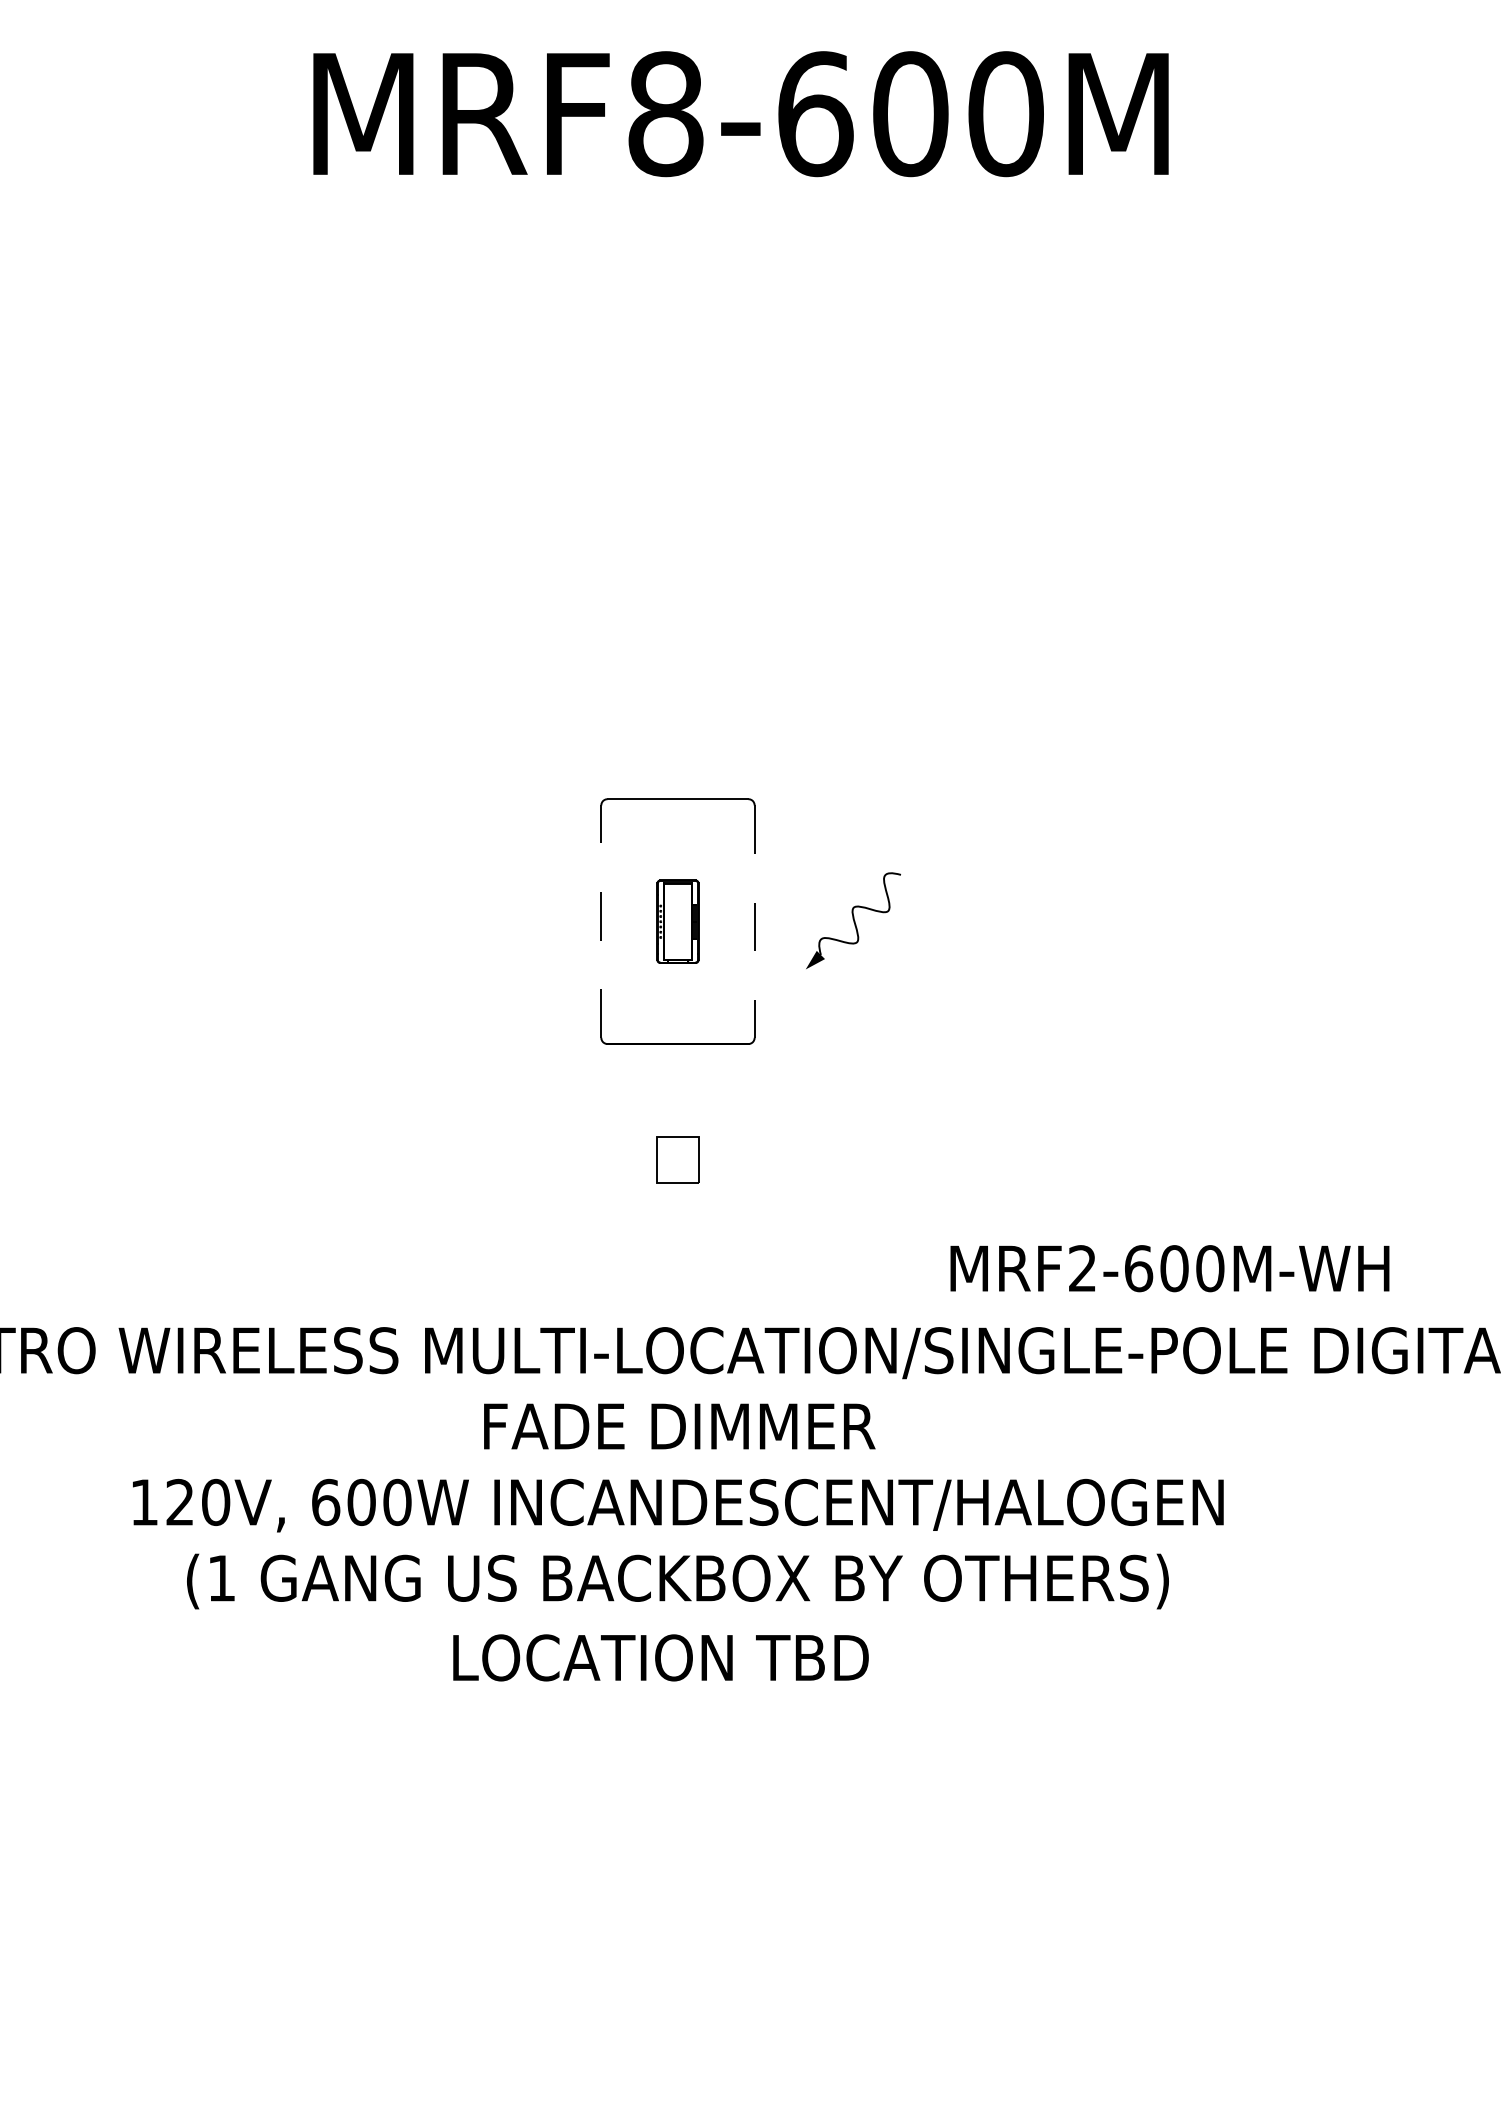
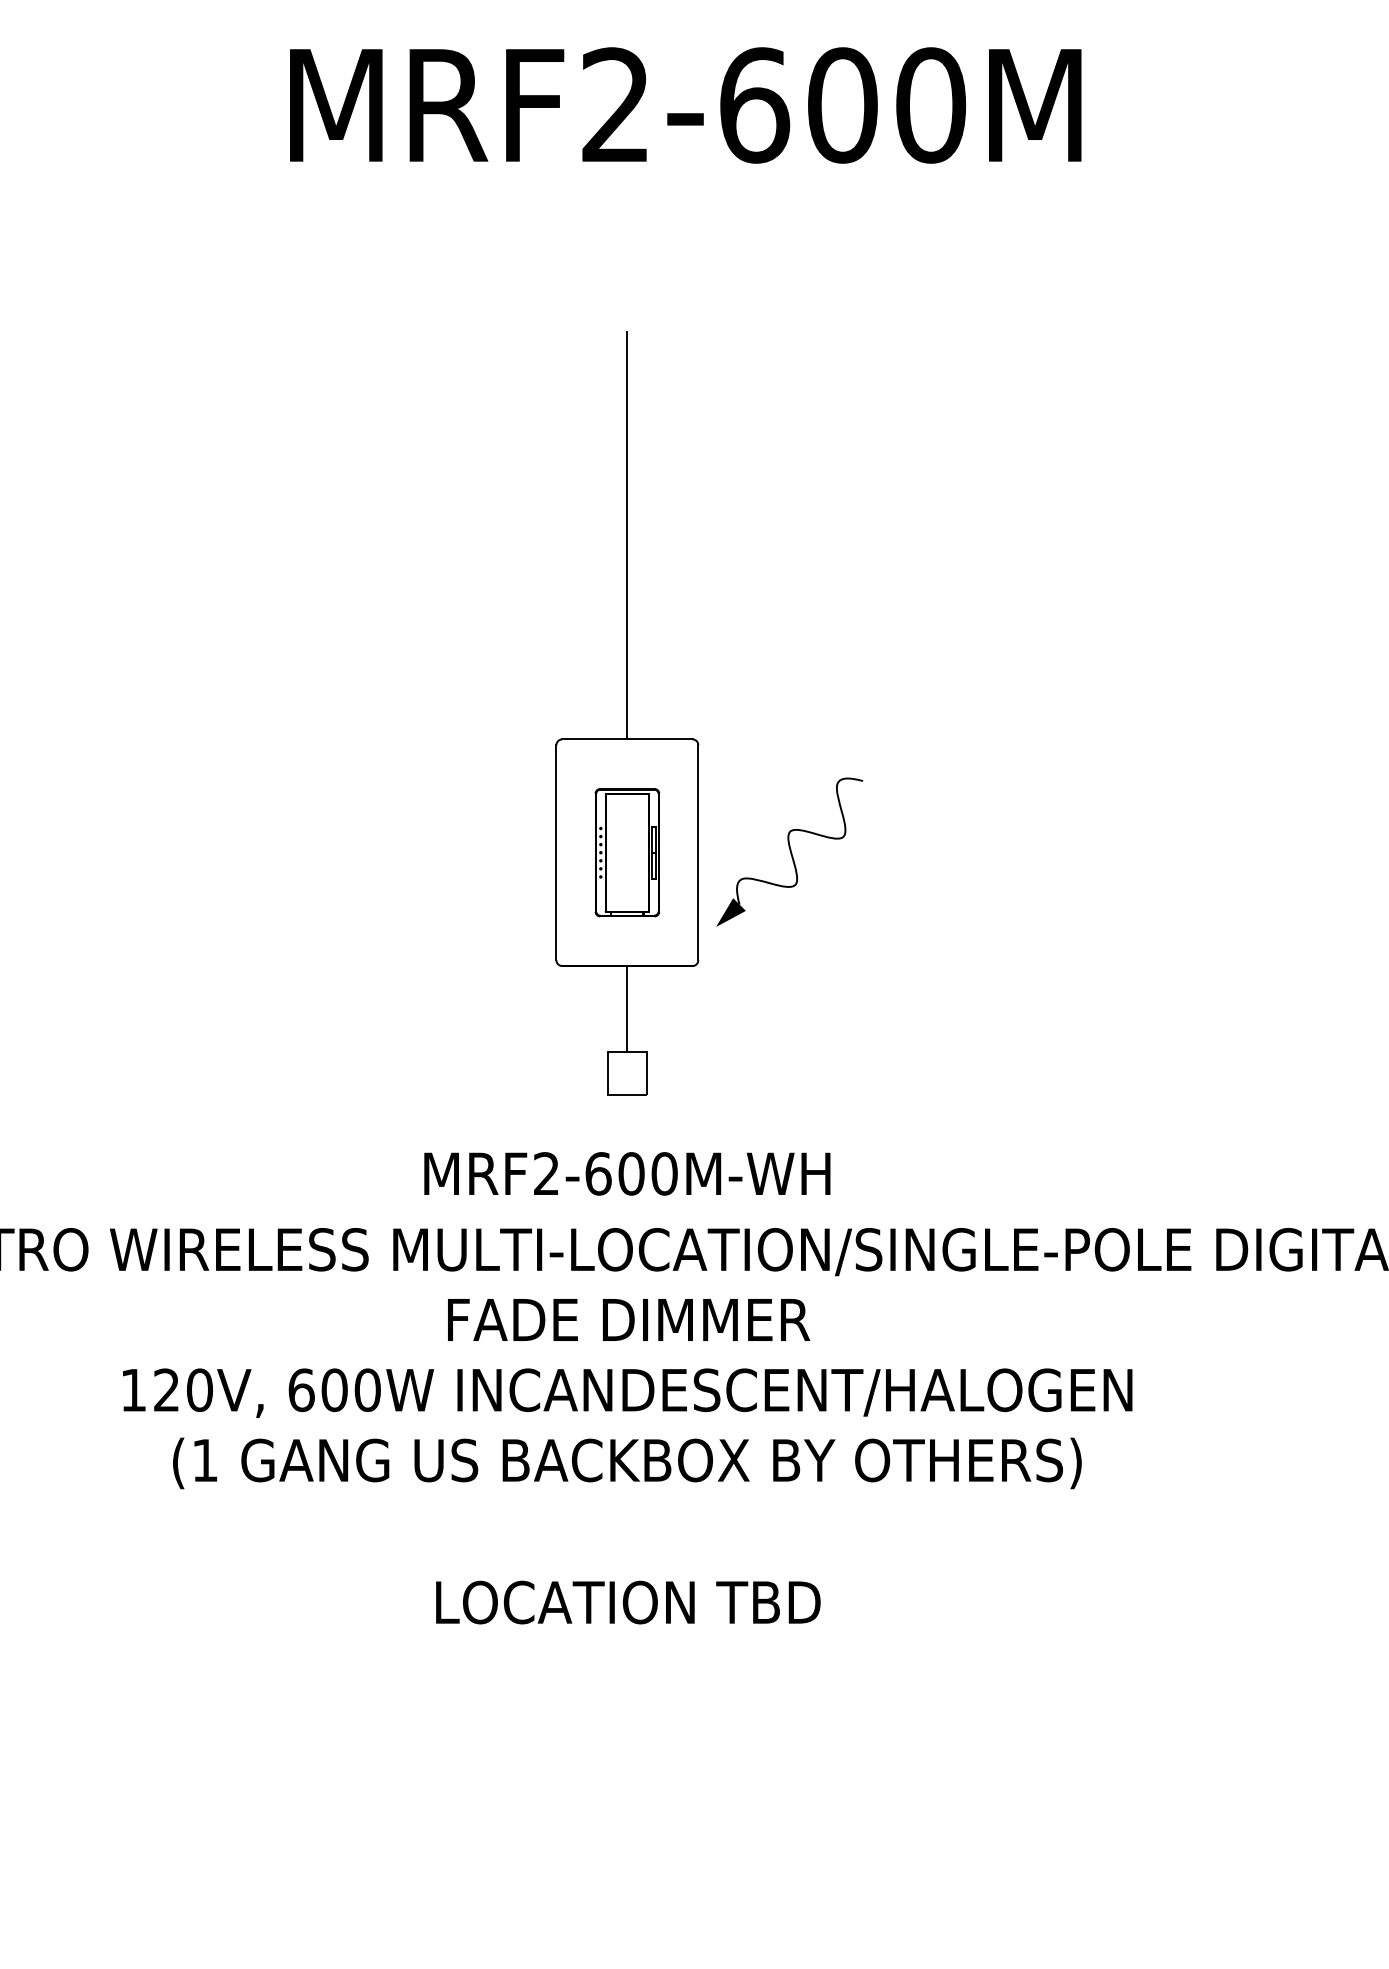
text: (665, 114) -> (615, 105), MRF8-600M -> MRF2-600M
line: (677, 579) -> (626, 536), added
part: (853, 920) -> (789, 851), size x1.67
line: (601, 921) -> (556, 852), dashed -> solid
part: (677, 921) -> (626, 852), size x1.67
line: (754, 922) -> (698, 853), dashed -> solid
line: (677, 1090) -> (626, 1009), added
text: (1169, 1268) -> (626, 1173), moved
text: (660, 1657) -> (627, 1602), moved

